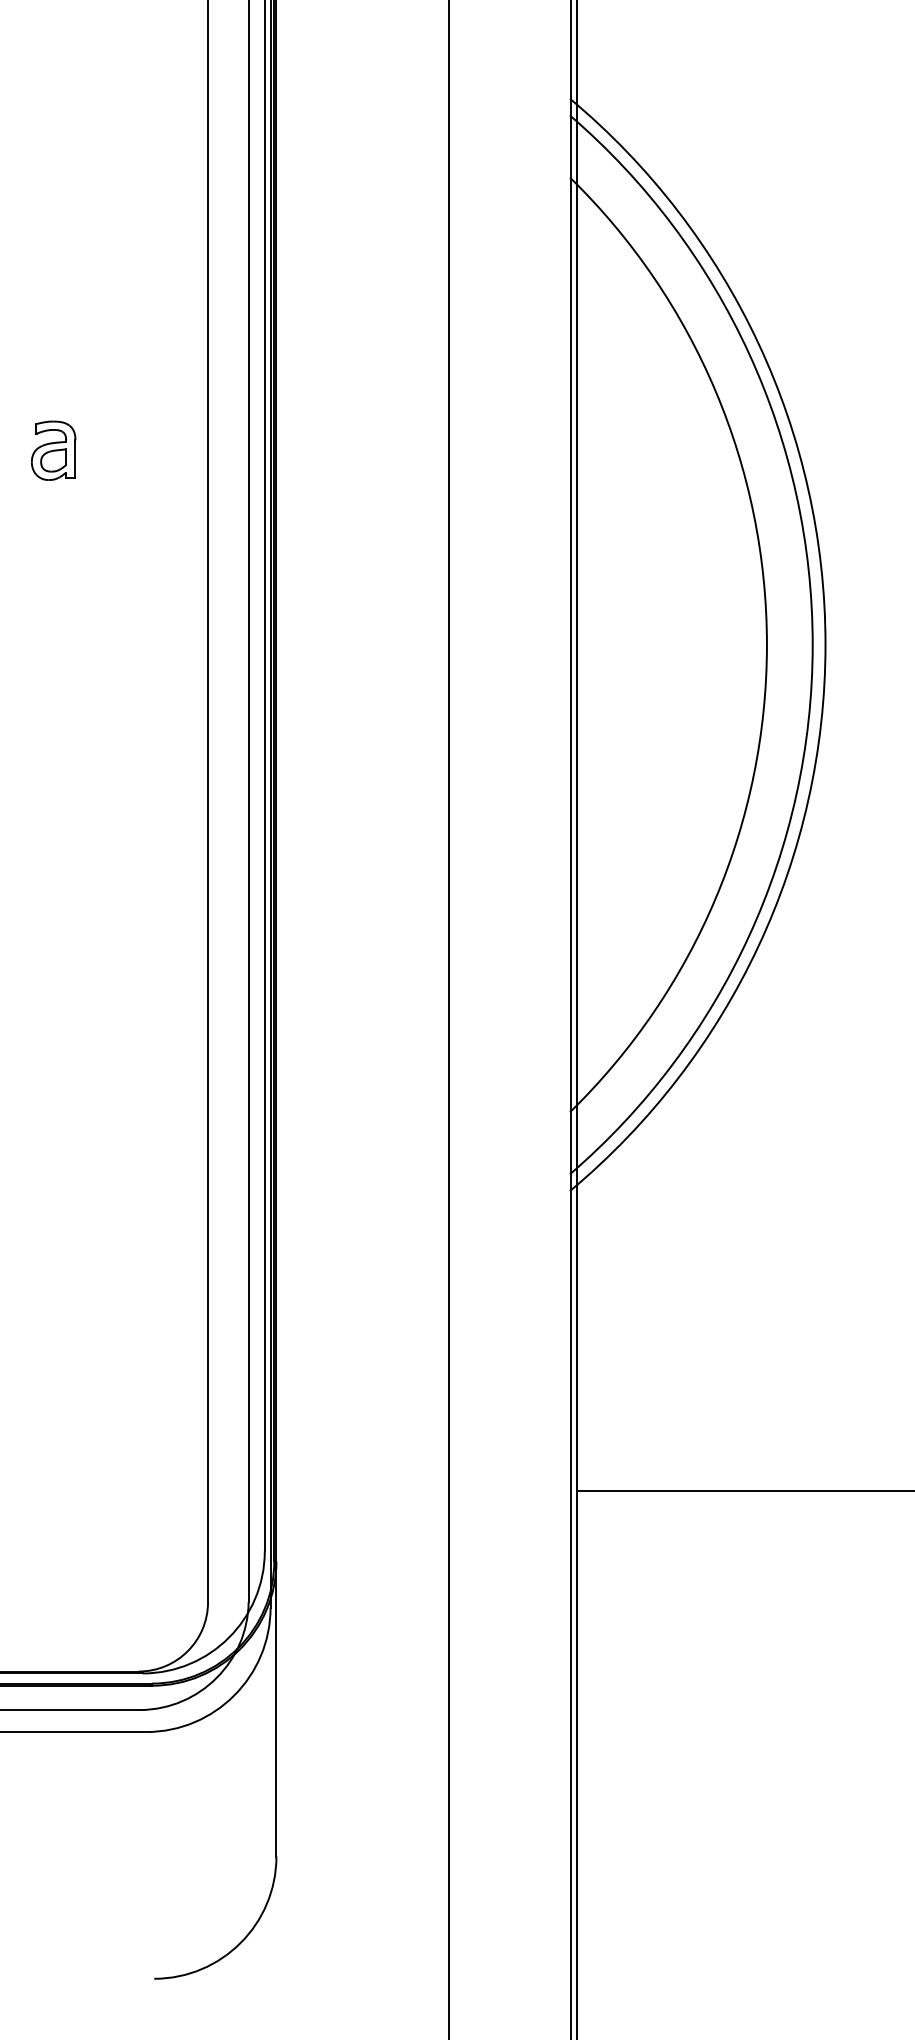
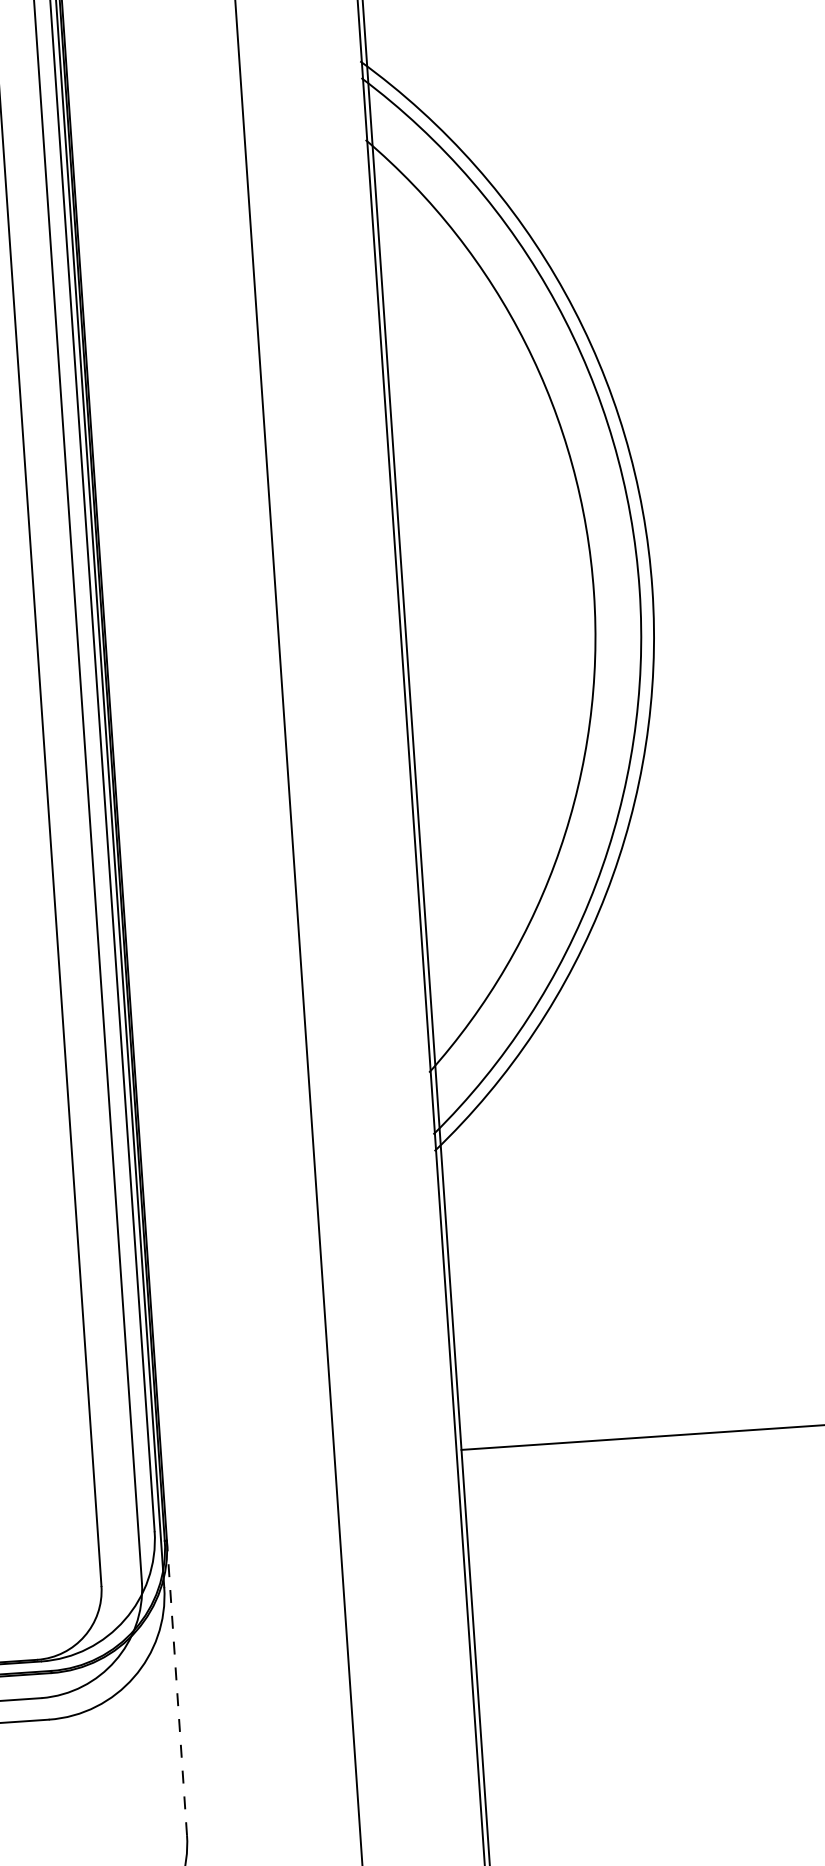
line: (276, 1709) -> (177, 1688), solid -> dashed

